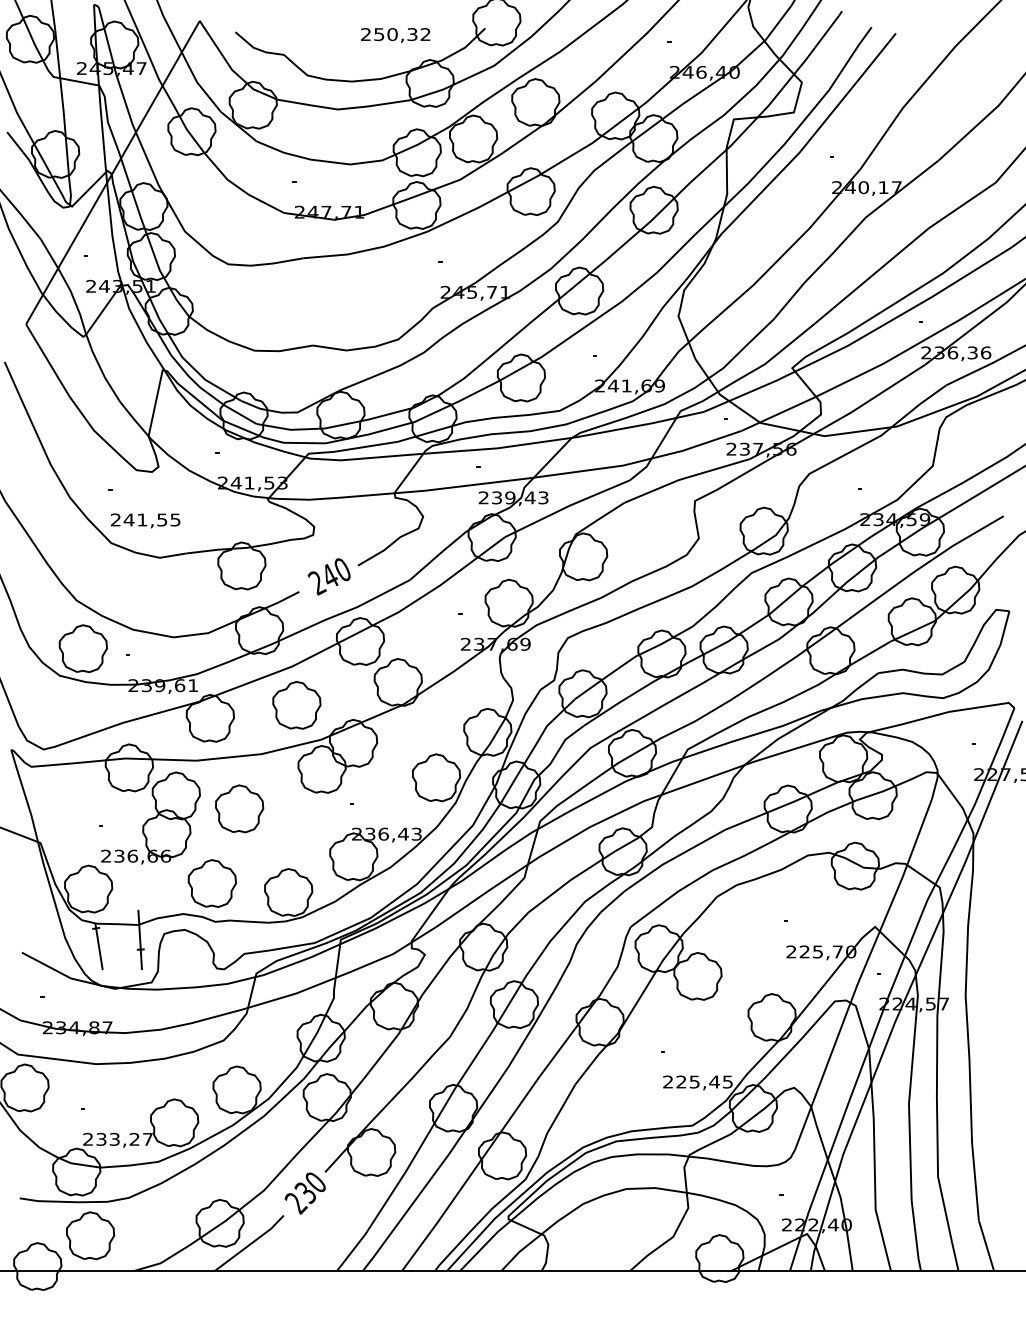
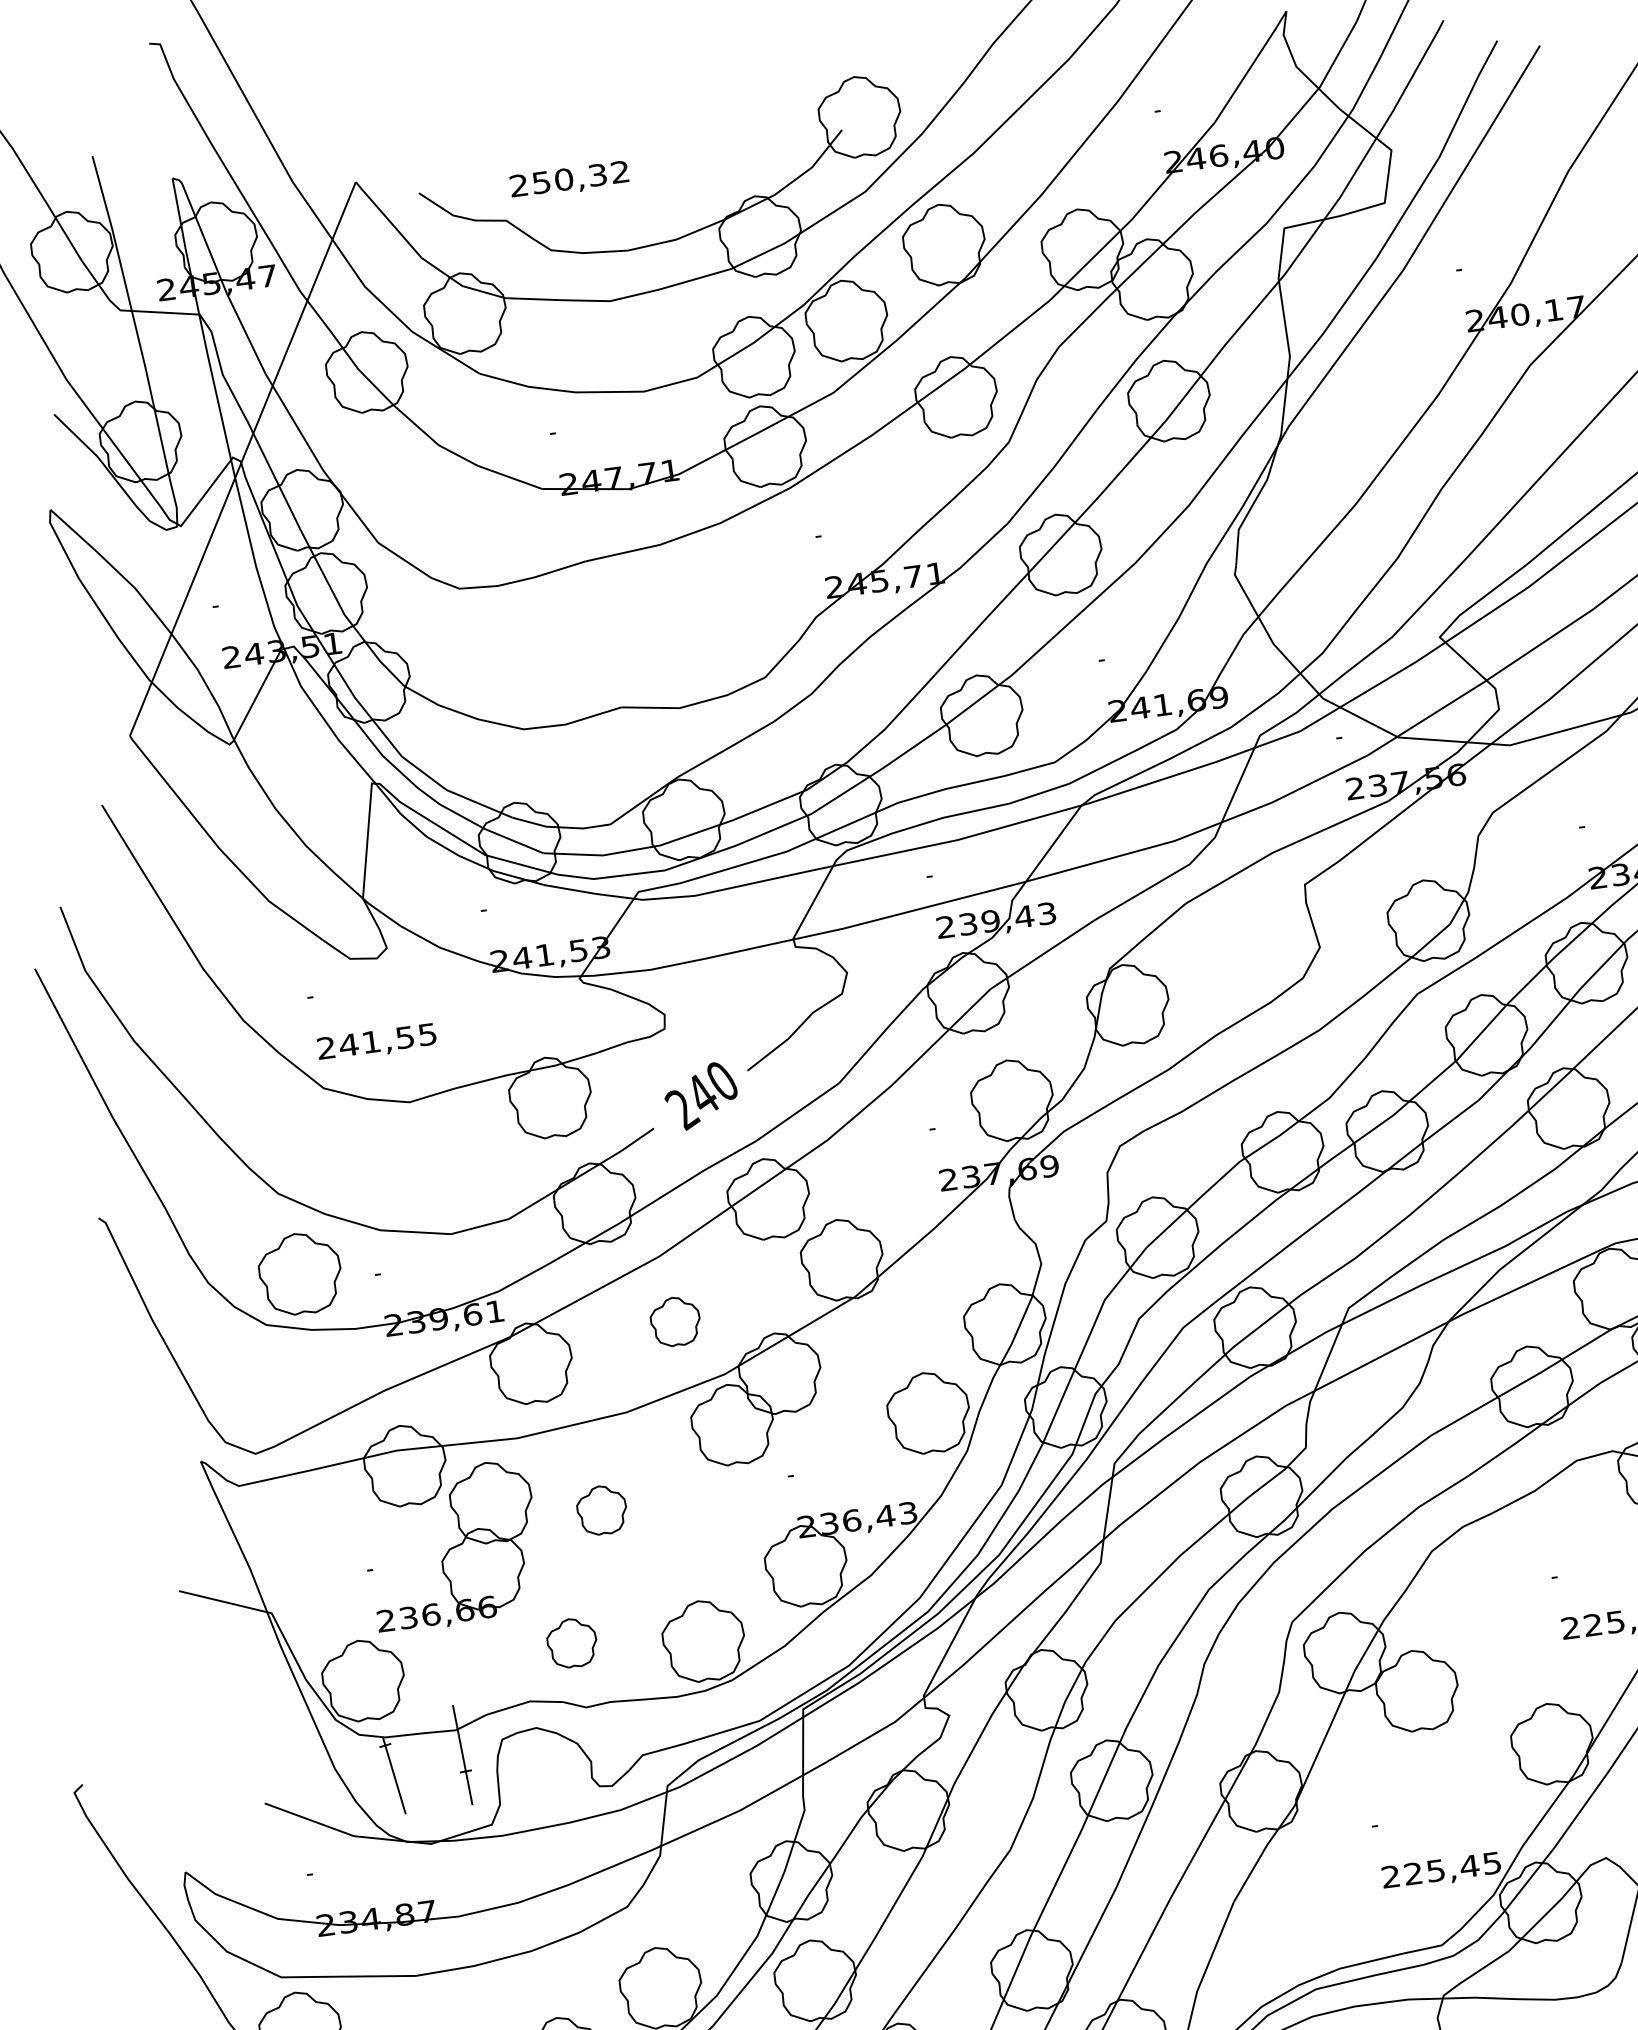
text: (395, 35) -> (569, 180), moved
part: (296, 705) -> (674, 1321), size x0.6
part: (239, 808) -> (601, 1509), size x0.6
part: (211, 883) -> (570, 1643), size x0.6

